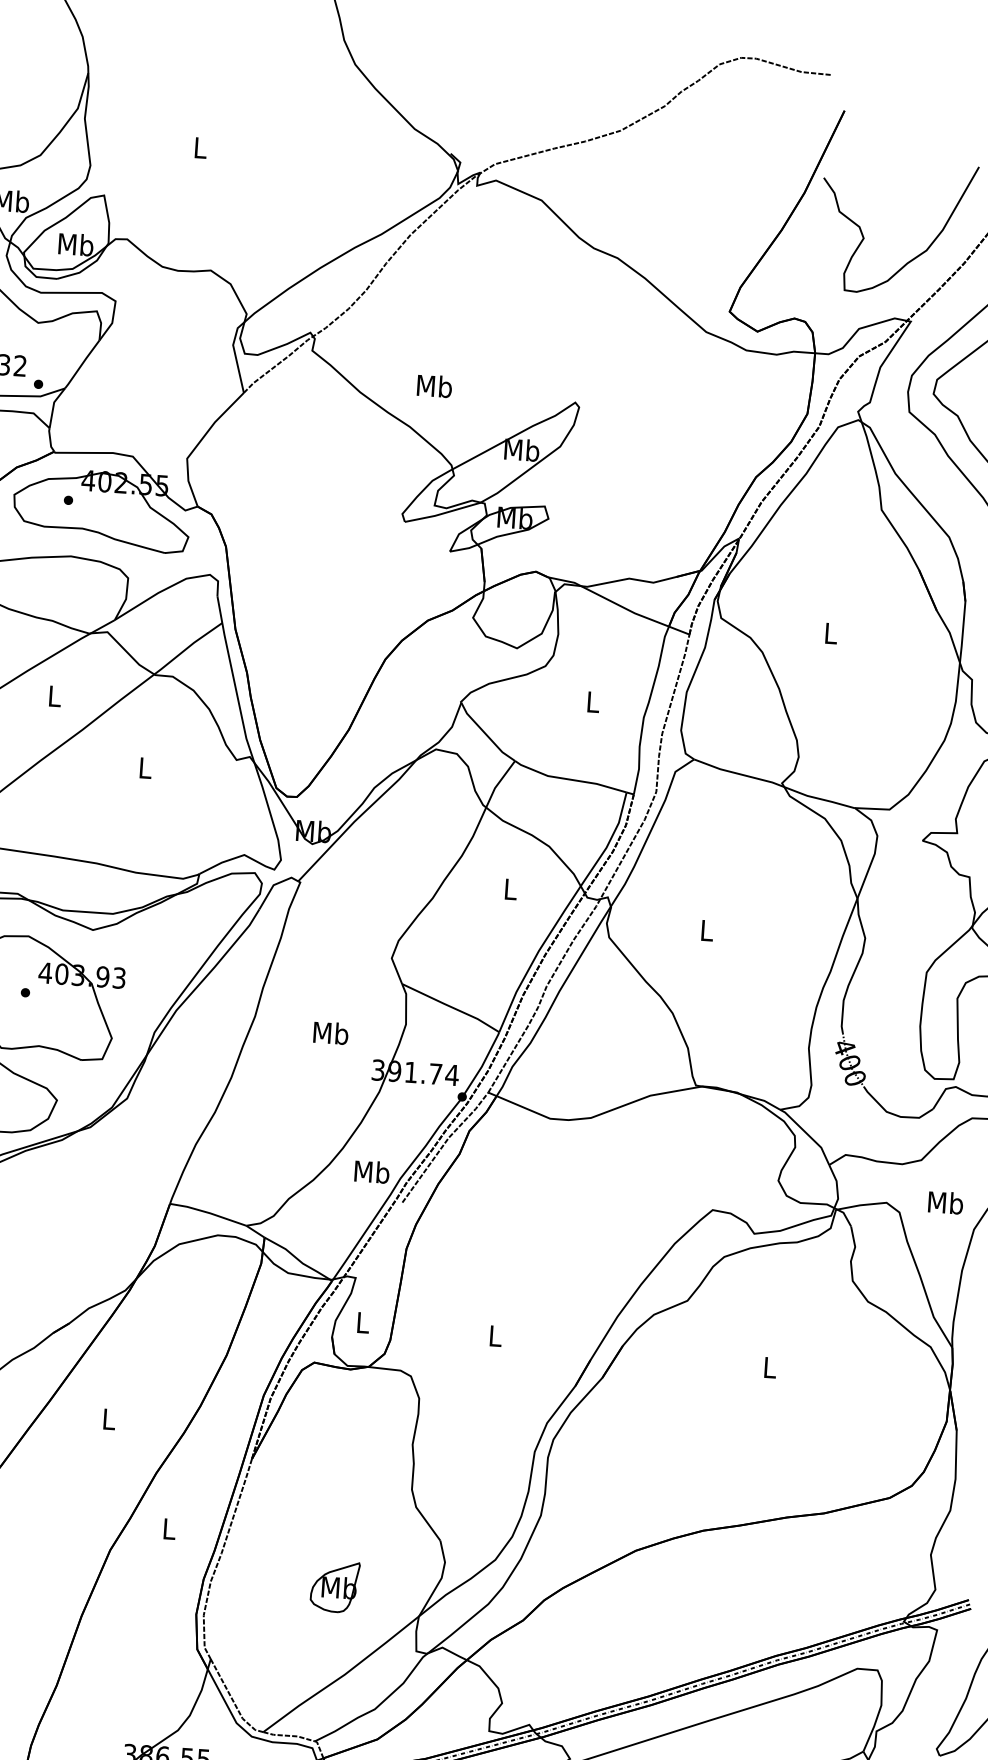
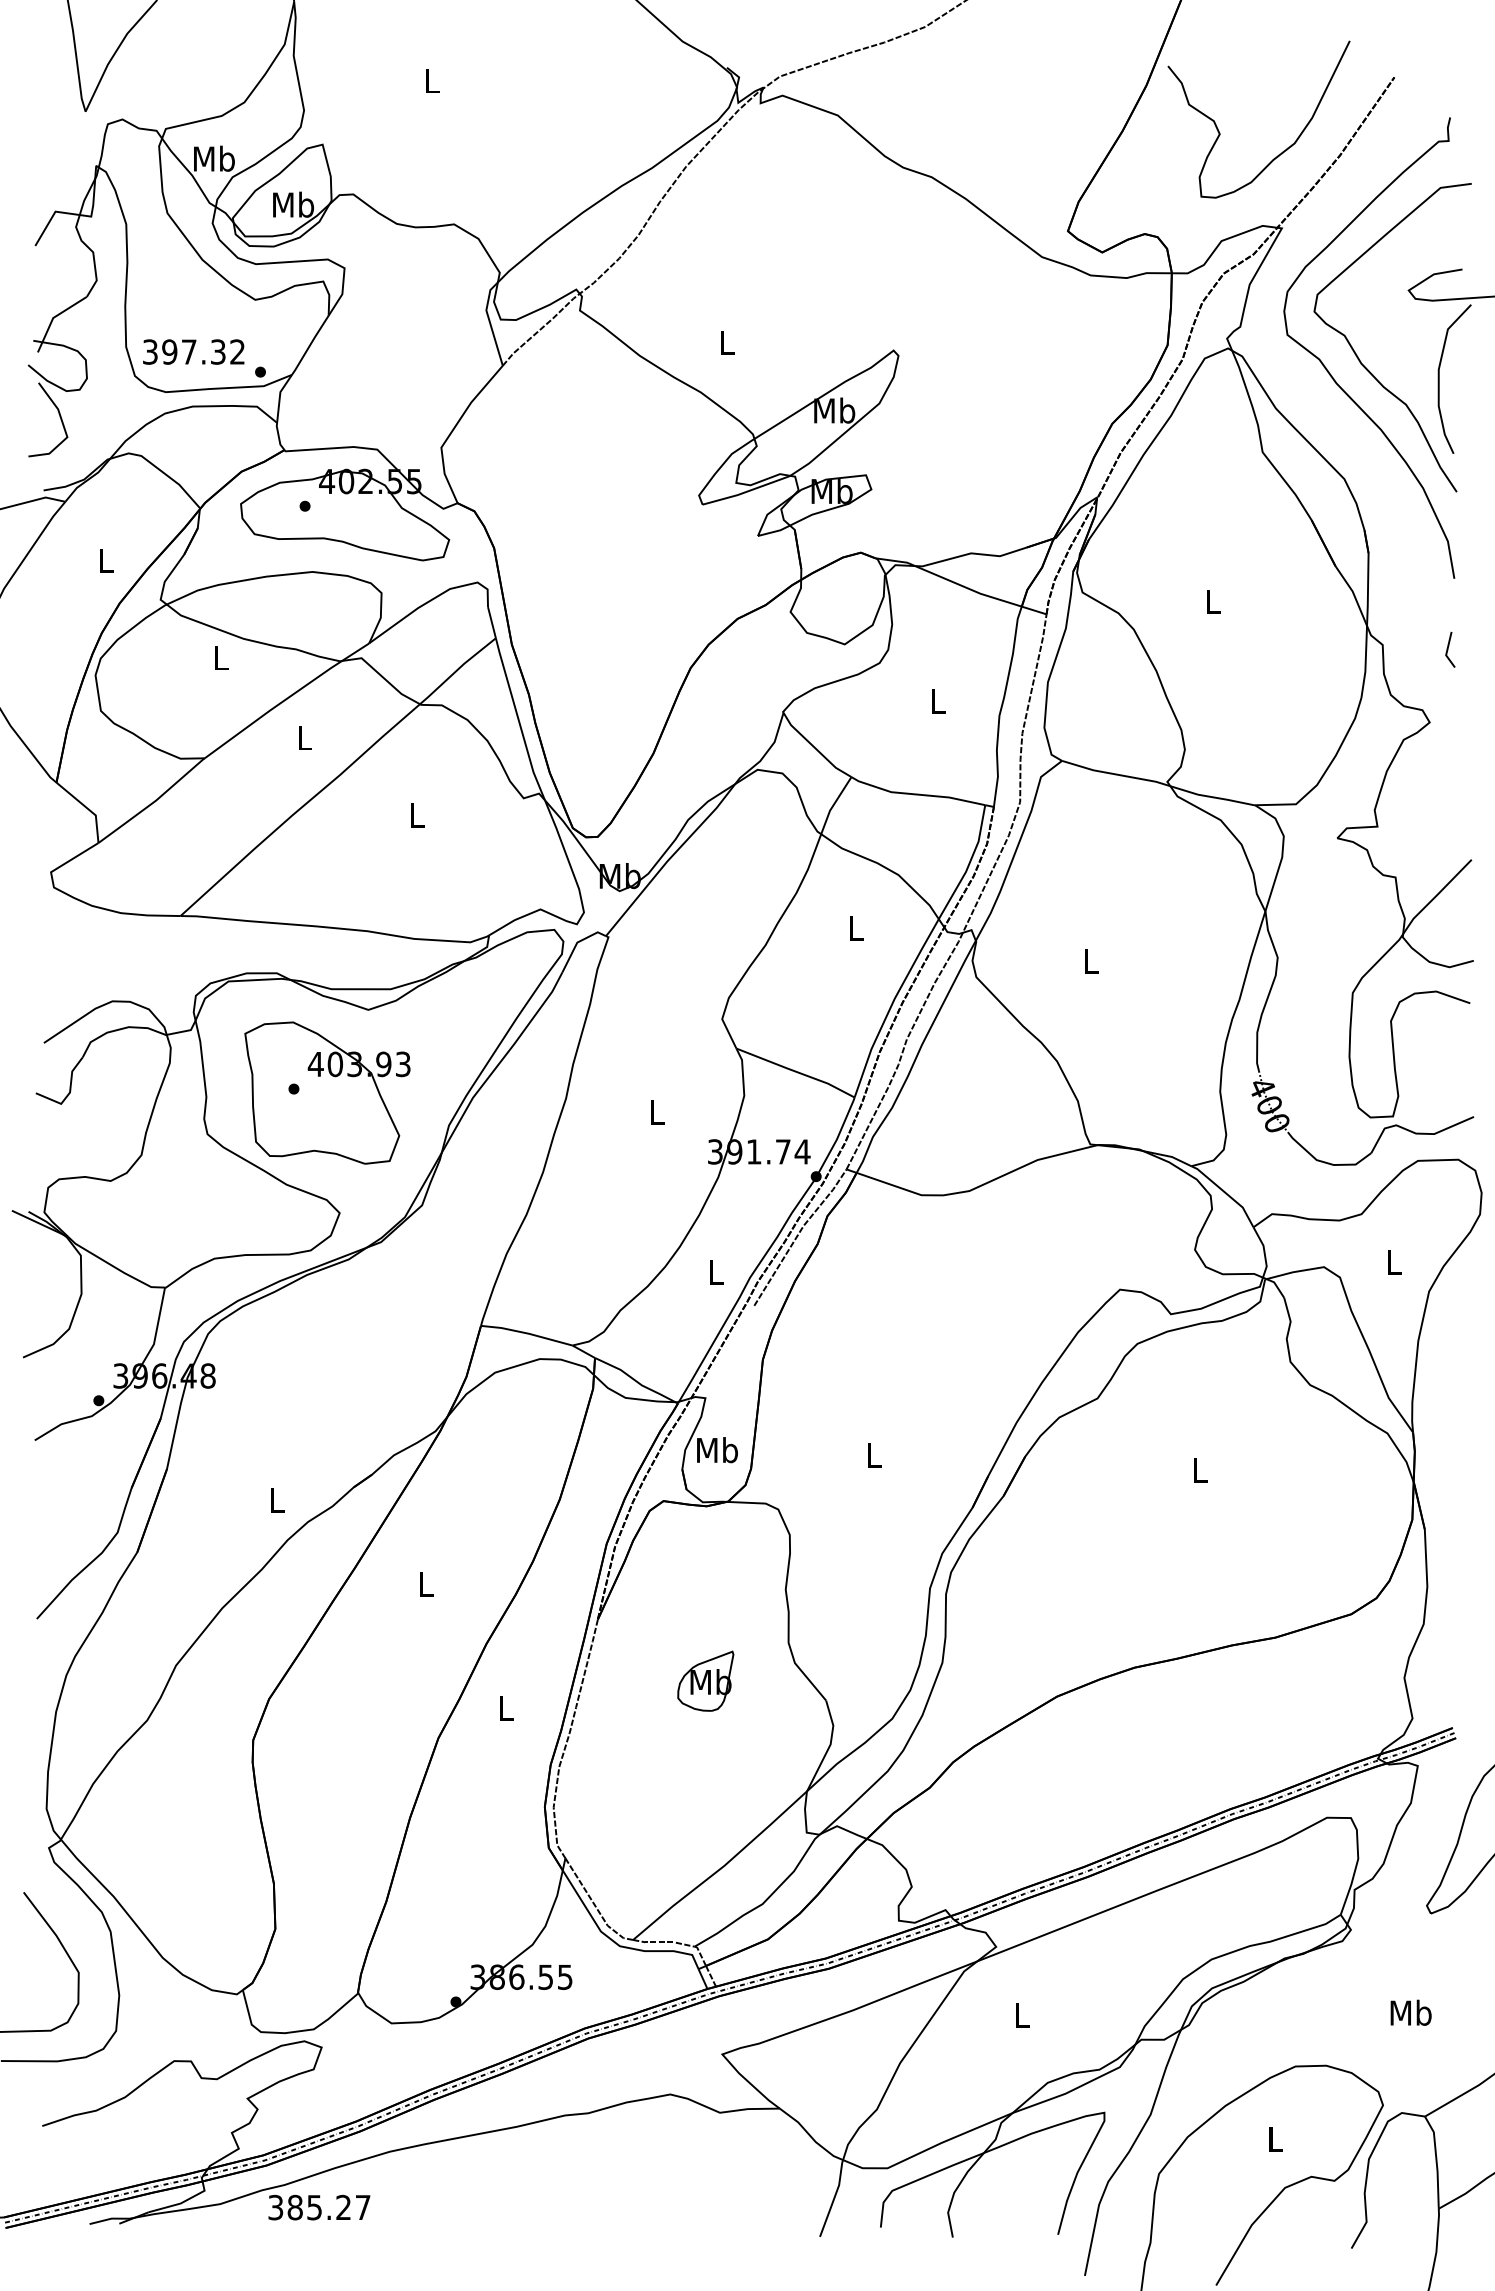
text: (434, 386) -> (726, 342), Mb -> L
text: (330, 1033) -> (656, 1112), Mb -> L
text: (371, 1172) -> (715, 1272), Mb -> L
text: (945, 1202) -> (1393, 1262), Mb -> L
text: (362, 1322) -> (717, 1450), L -> Mb
part: (334, 1586) -> (705, 1680), moved

